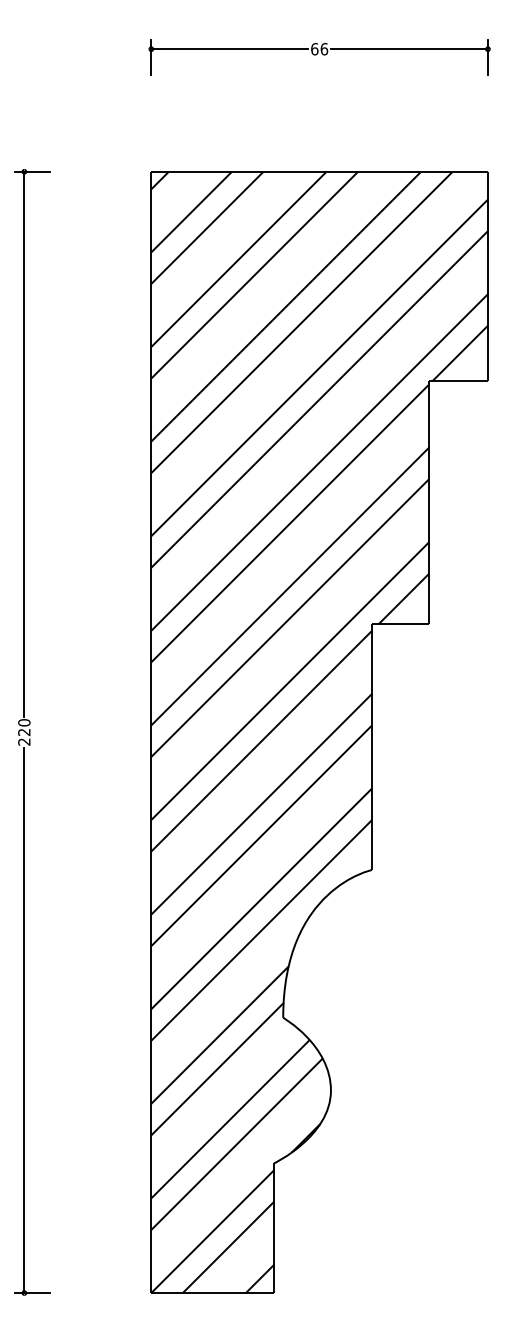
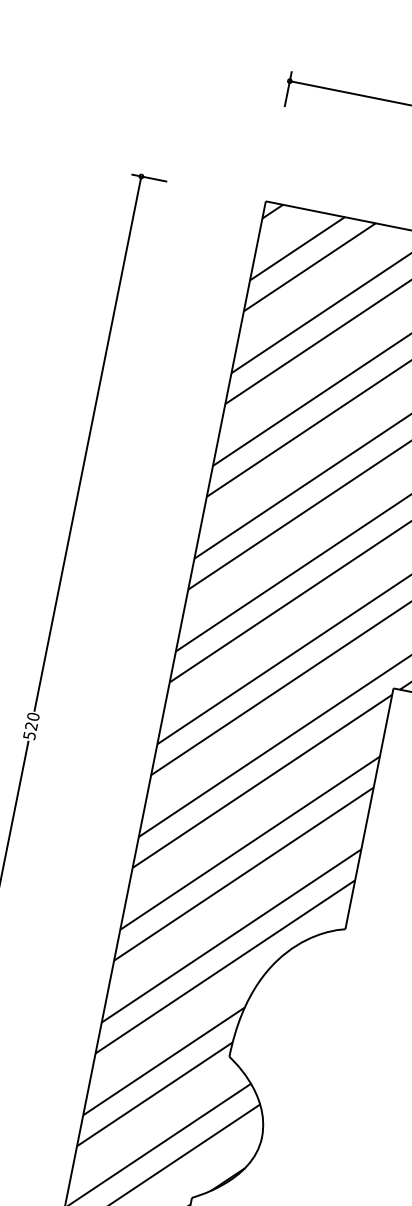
text: (24, 741) -> (29, 735), 220 -> 520

